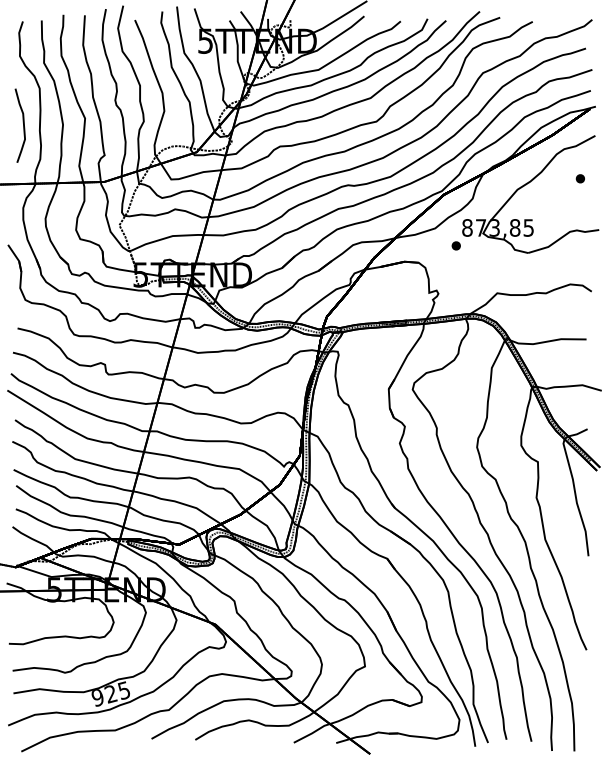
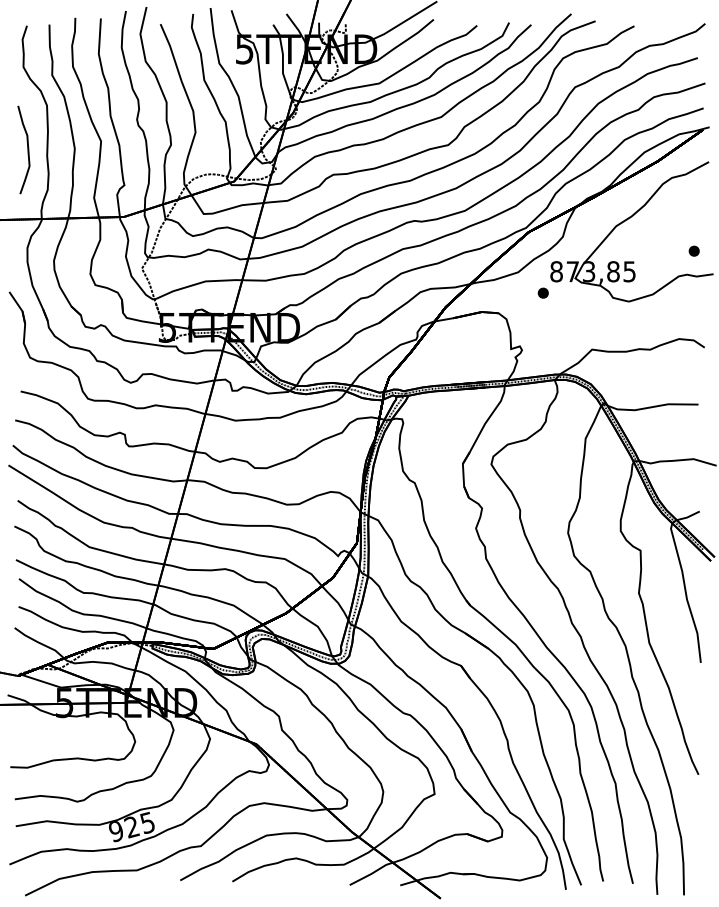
part: (579, 178) -> (693, 250), moved

